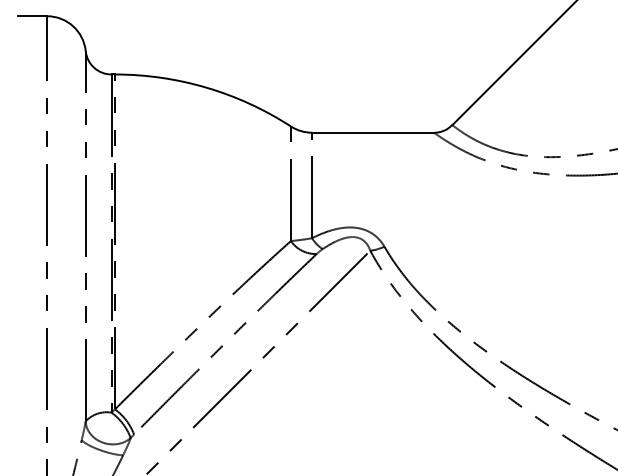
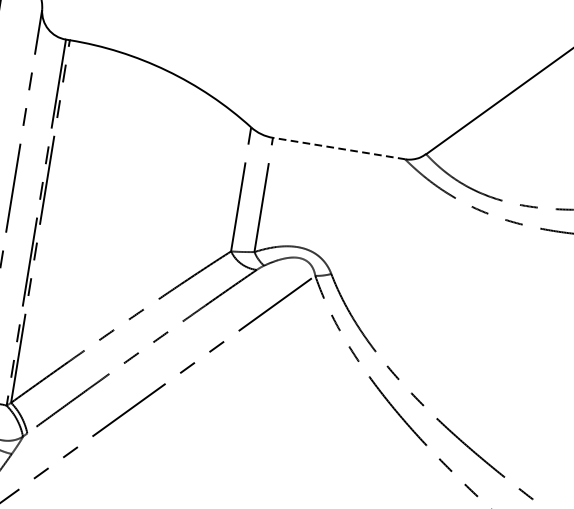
line: (372, 132) -> (338, 148), solid -> dashed

